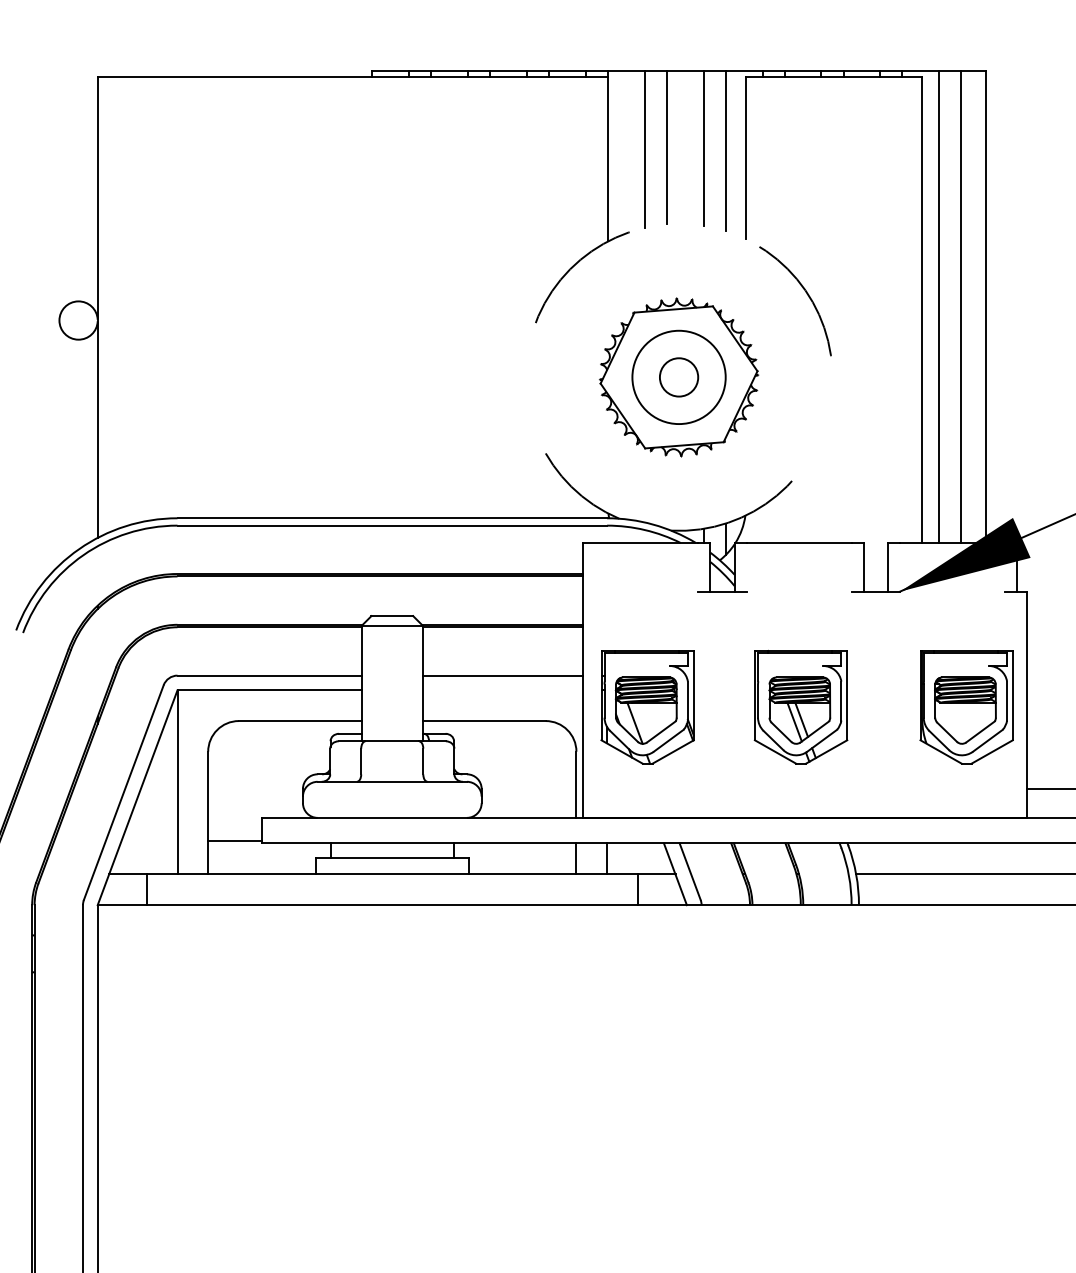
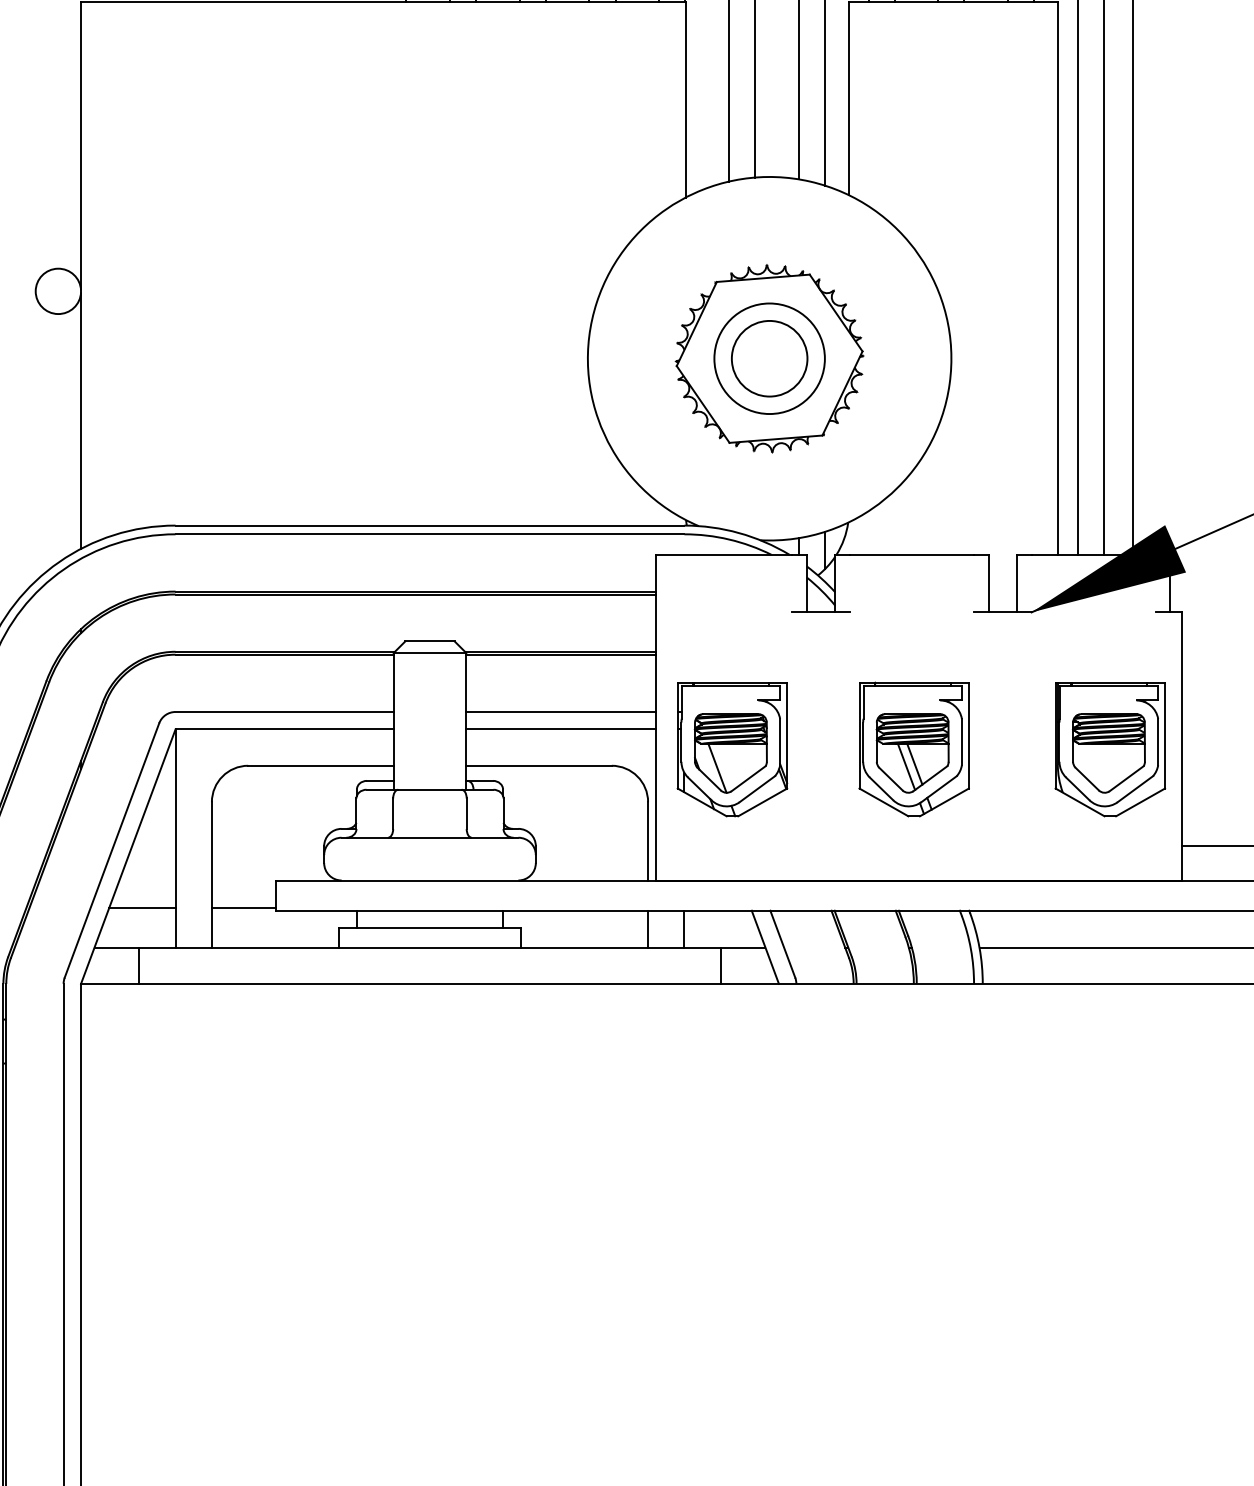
arc: (713, 227) -> (810, 181), dashed -> solid
circle: (678, 377) -> (768, 358), size x1.67
line: (503, 690) -> (561, 729), added
line: (149, 841) -> (142, 908), added

